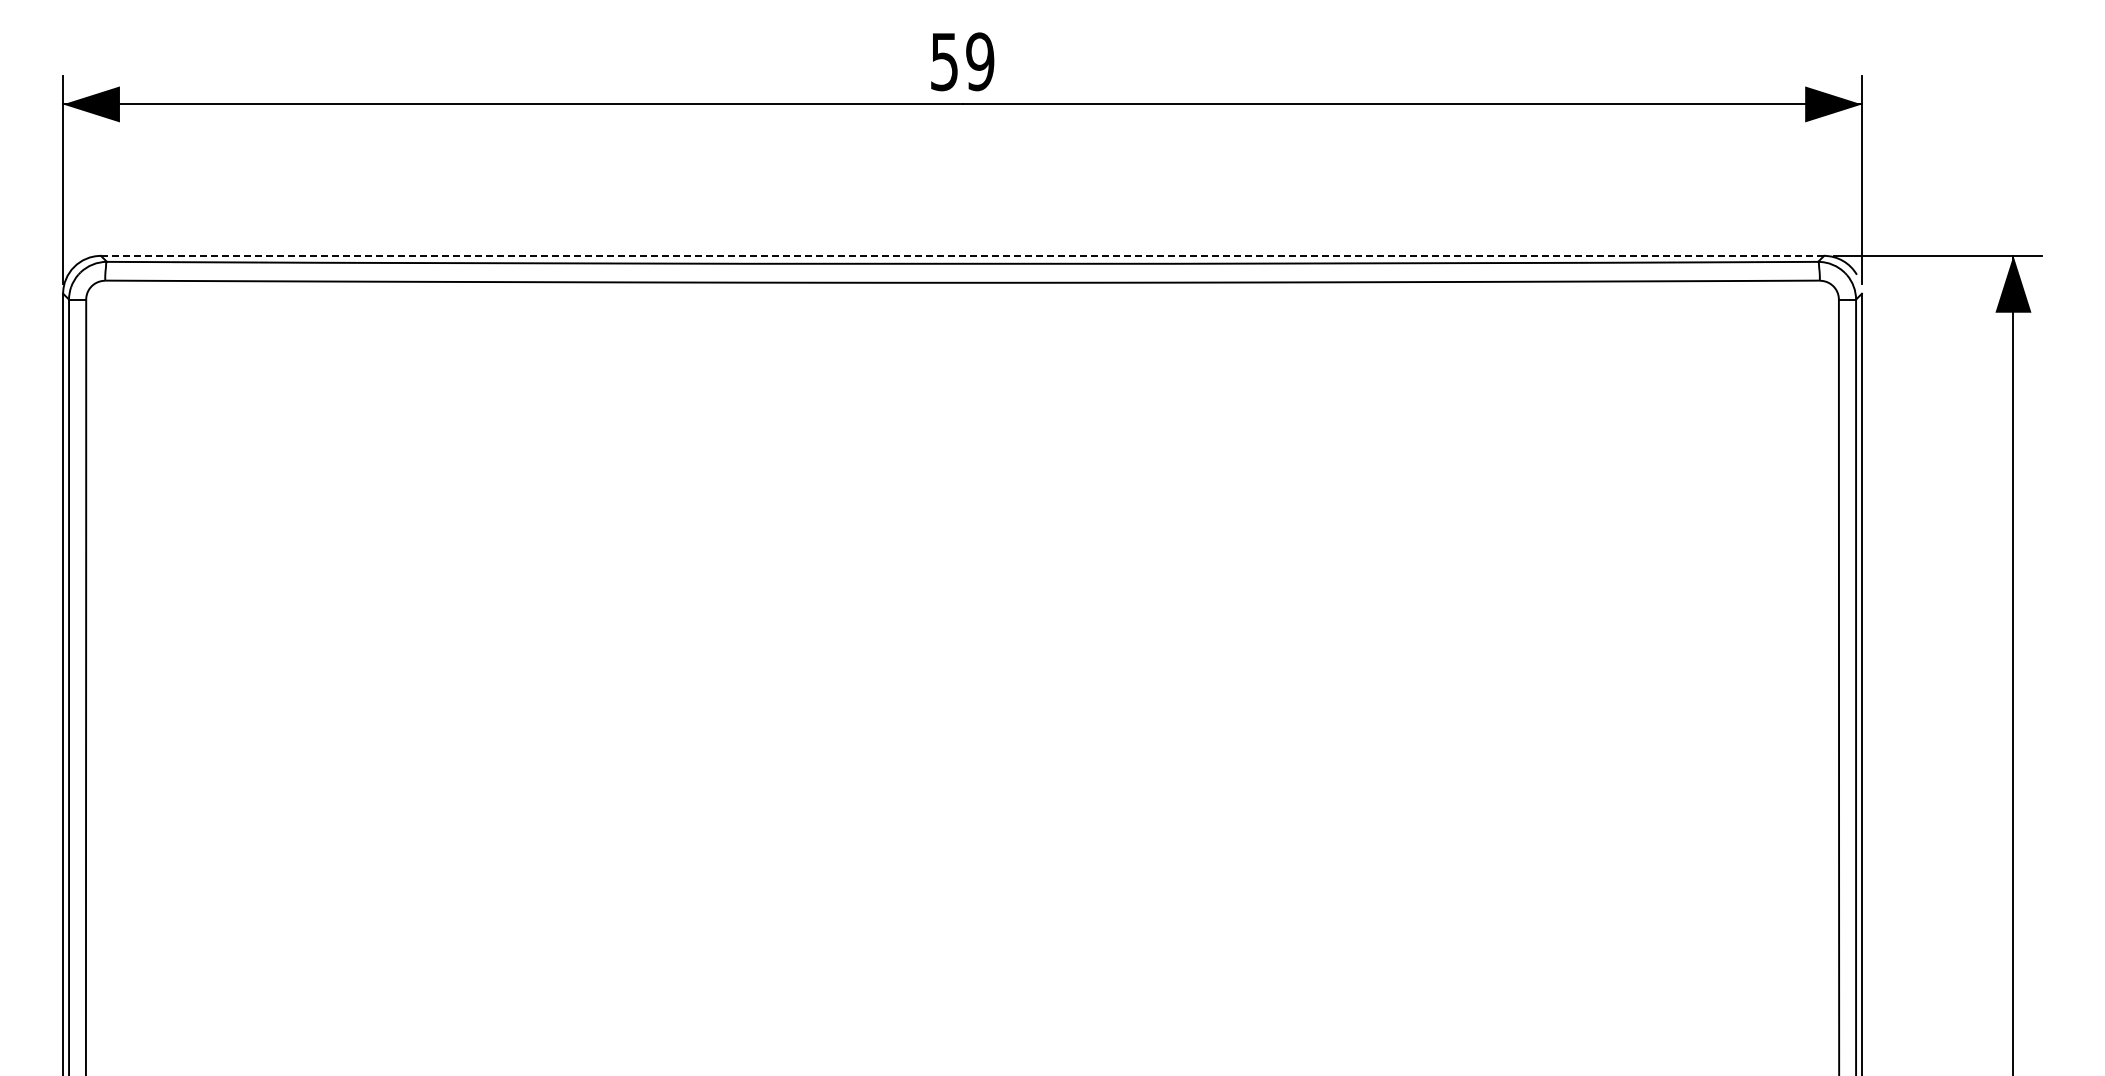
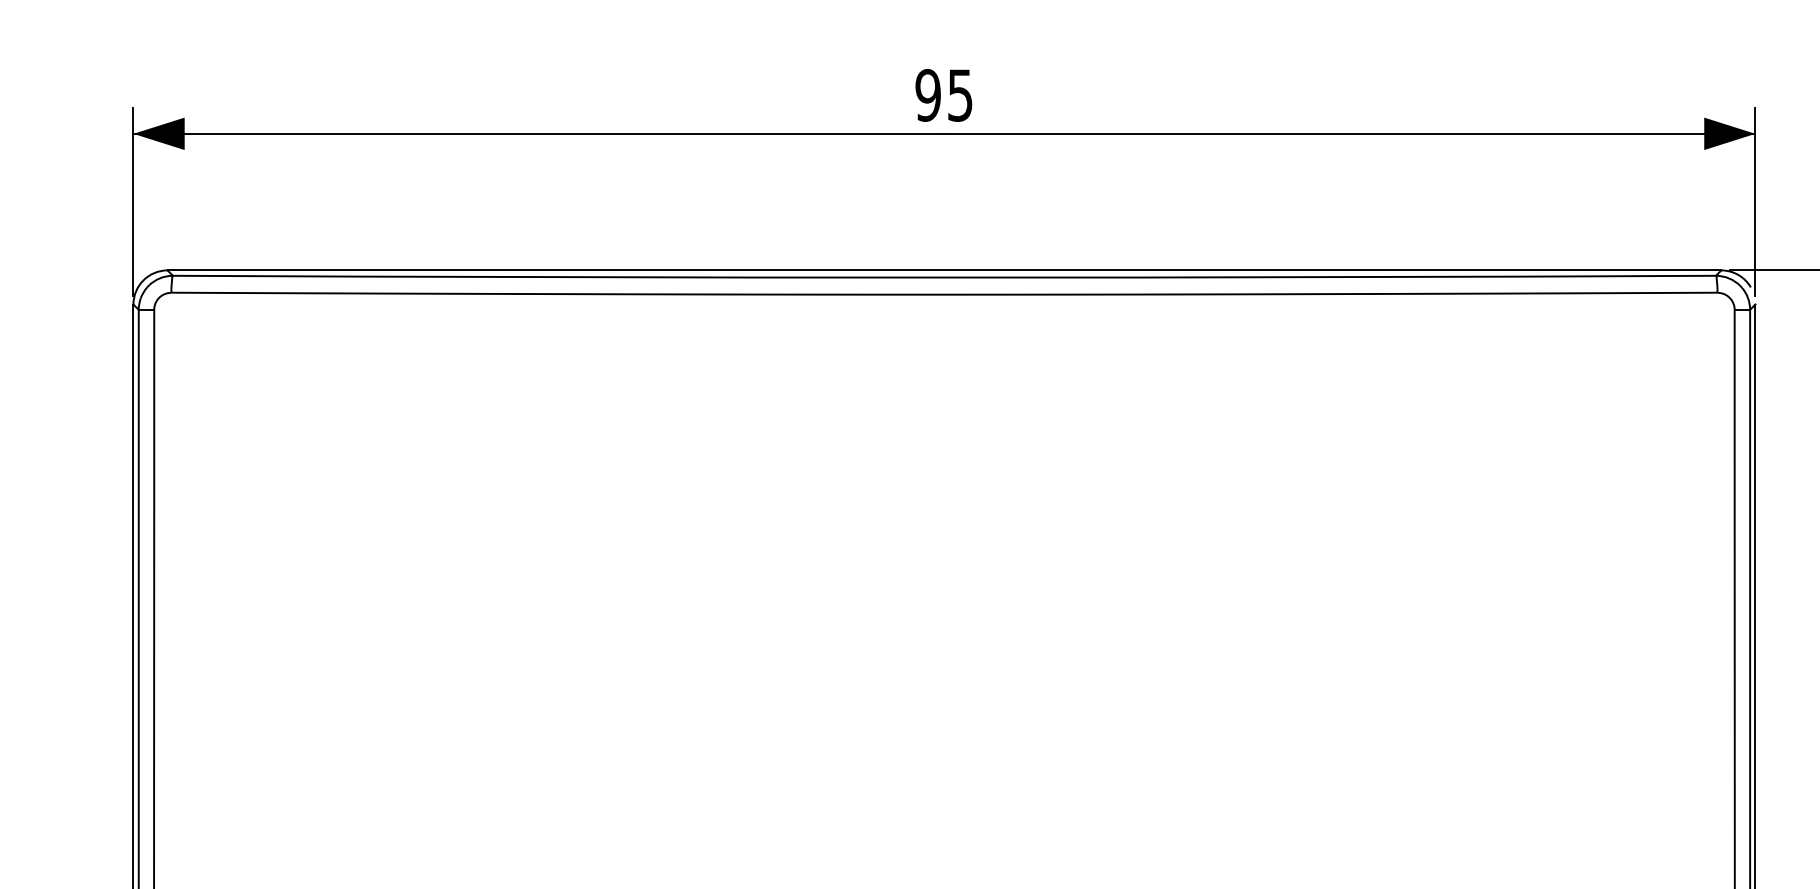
text: (962, 61) -> (944, 95), 59 -> 95
line: (962, 255) -> (944, 270), dashed -> solid

